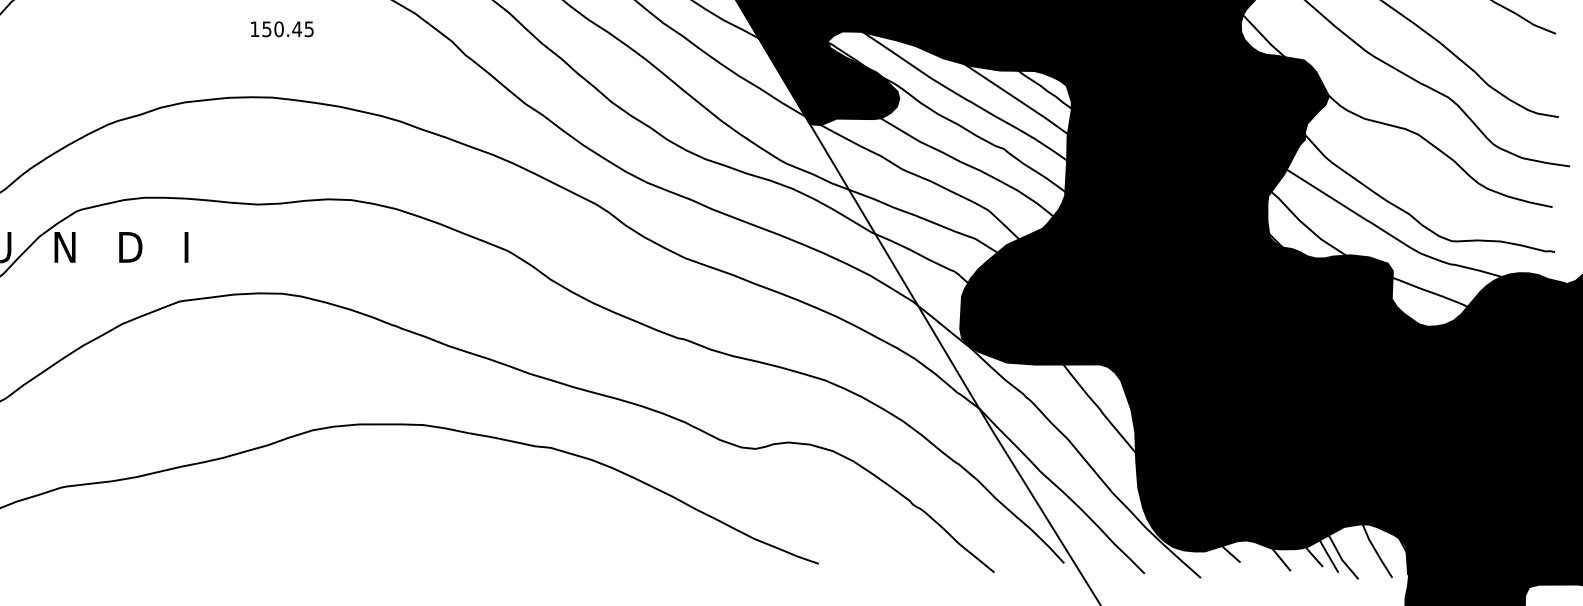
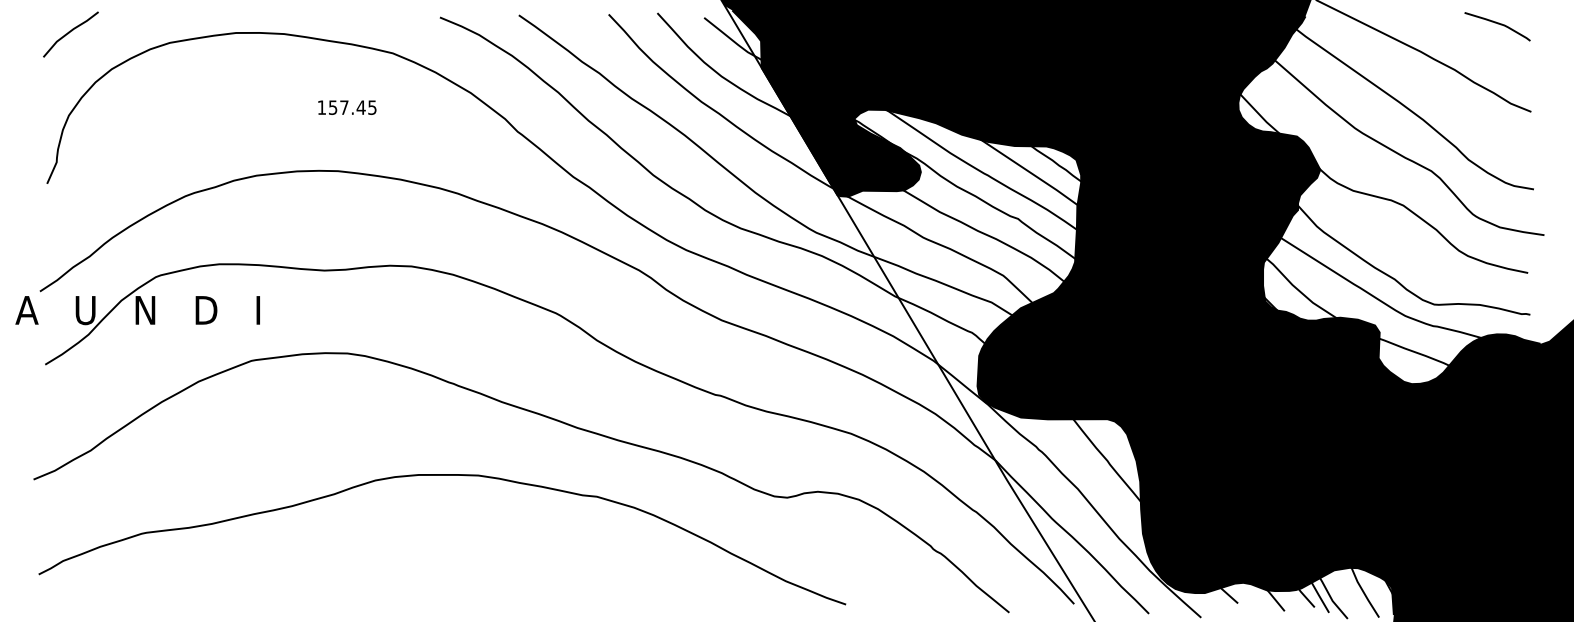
text: (279, 29) -> (344, 107), 150.45 -> 157.45

